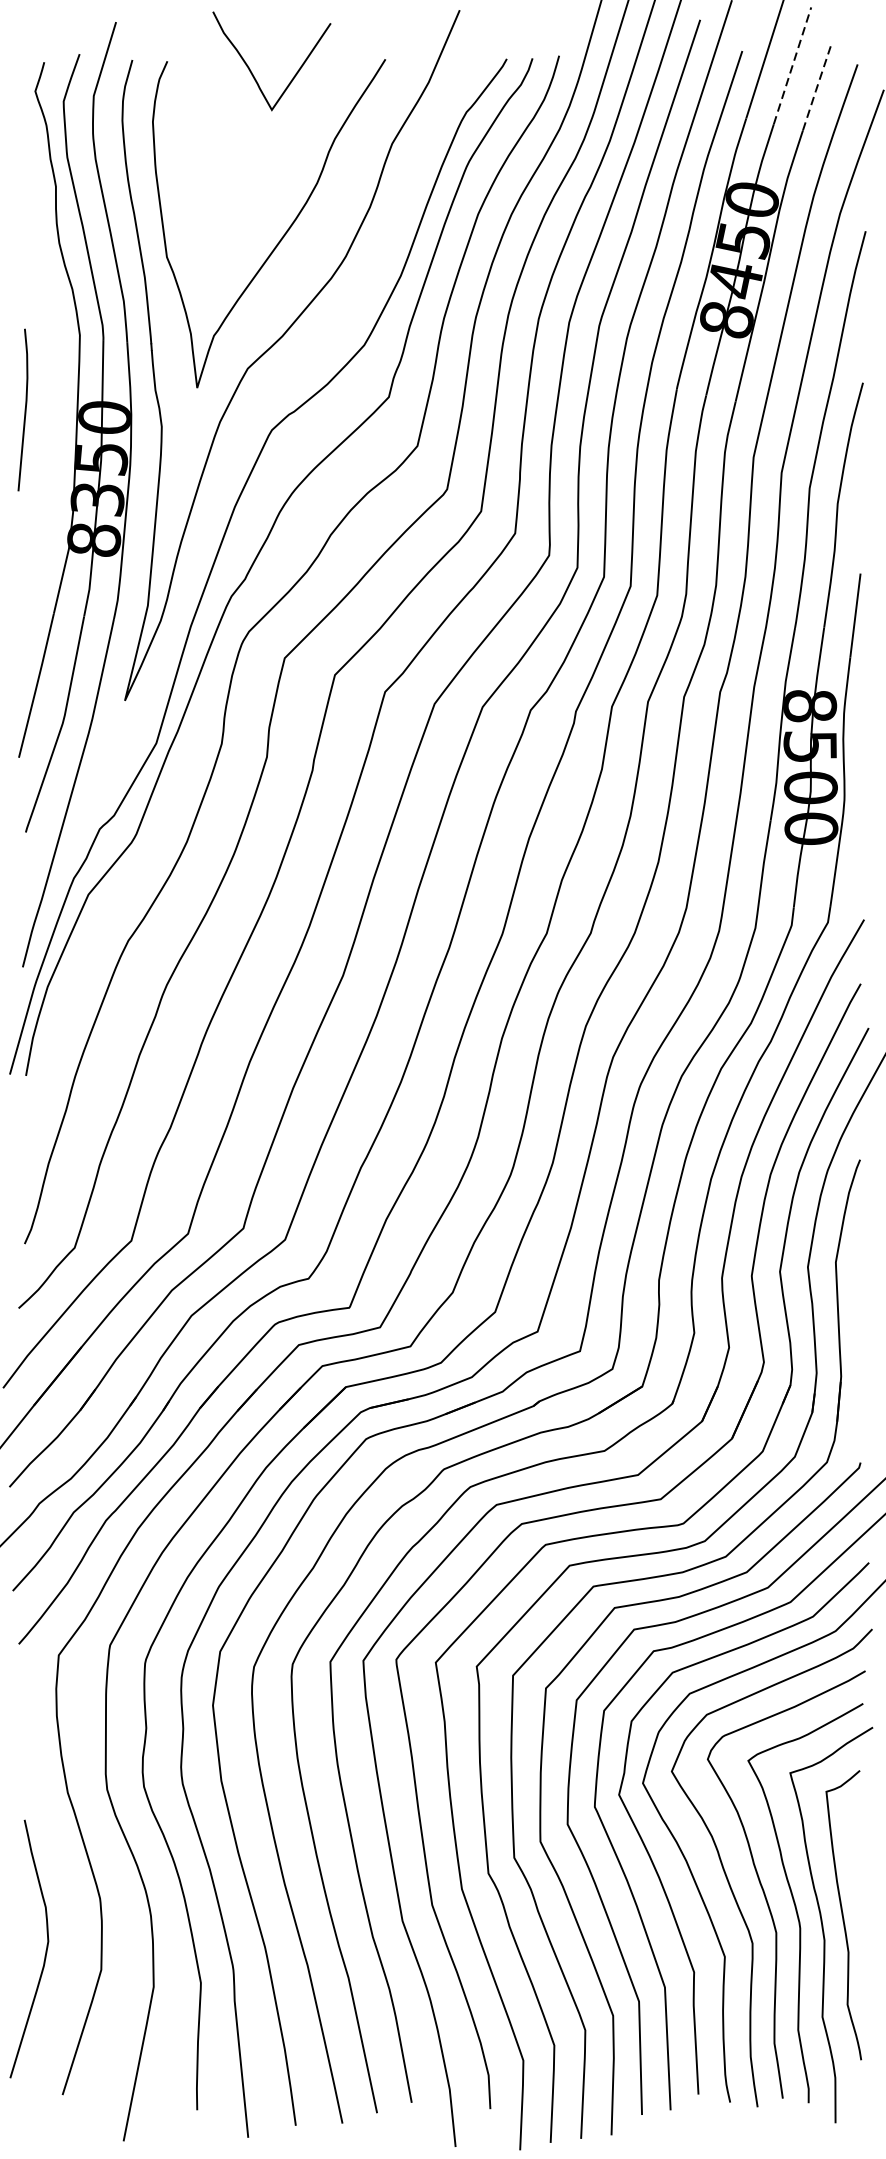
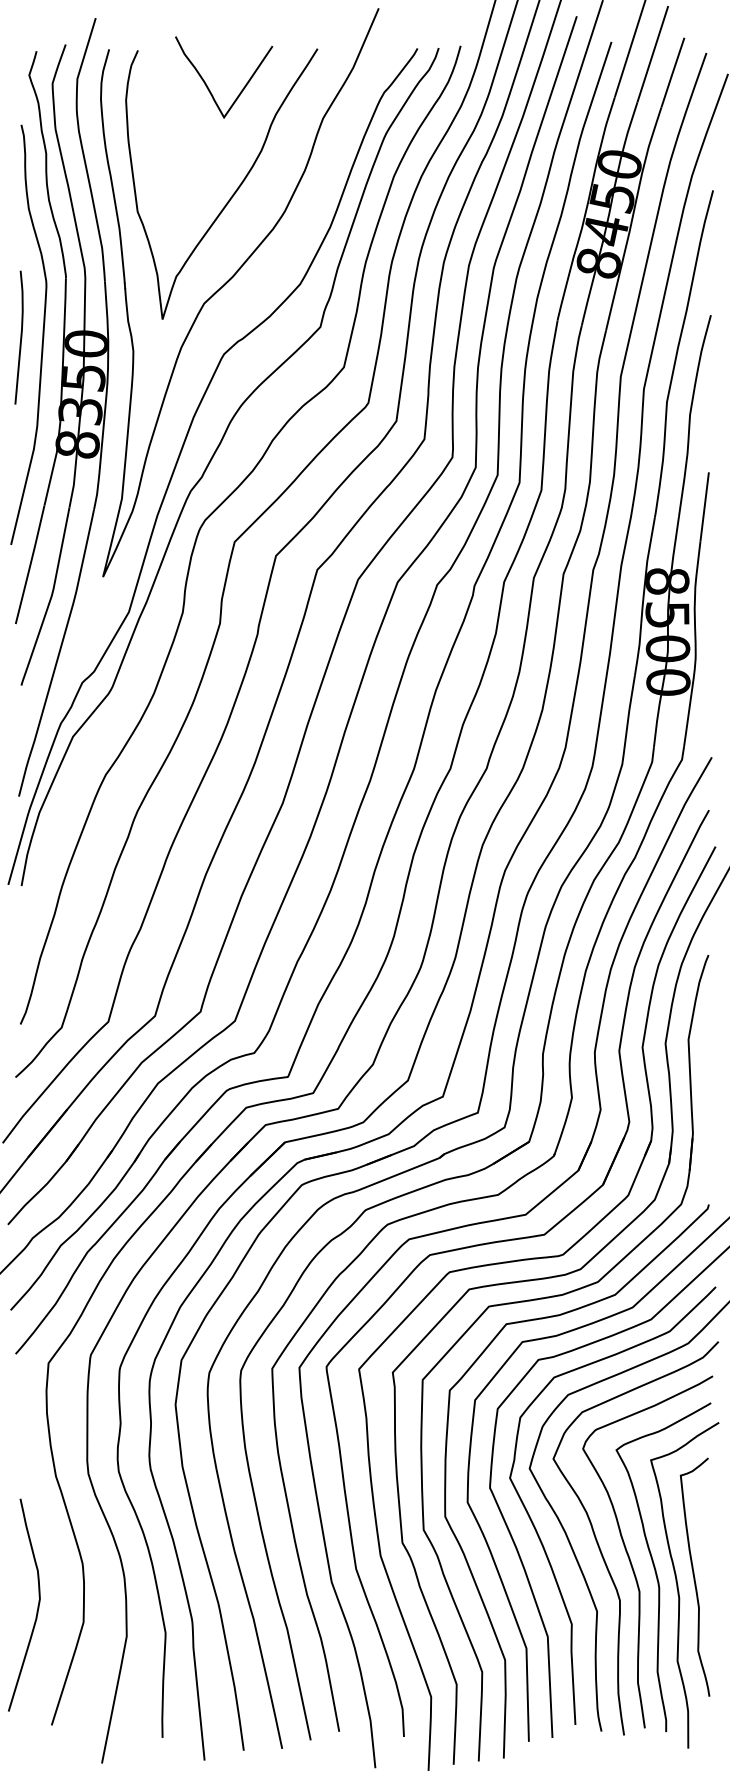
line: (792, 66) -> (652, 54), dashed -> solid
curve: (254, 74) -> (209, 88), moved
line: (816, 89) -> (672, 73), dashed -> solid
curve: (51, 406) -> (42, 334), added

